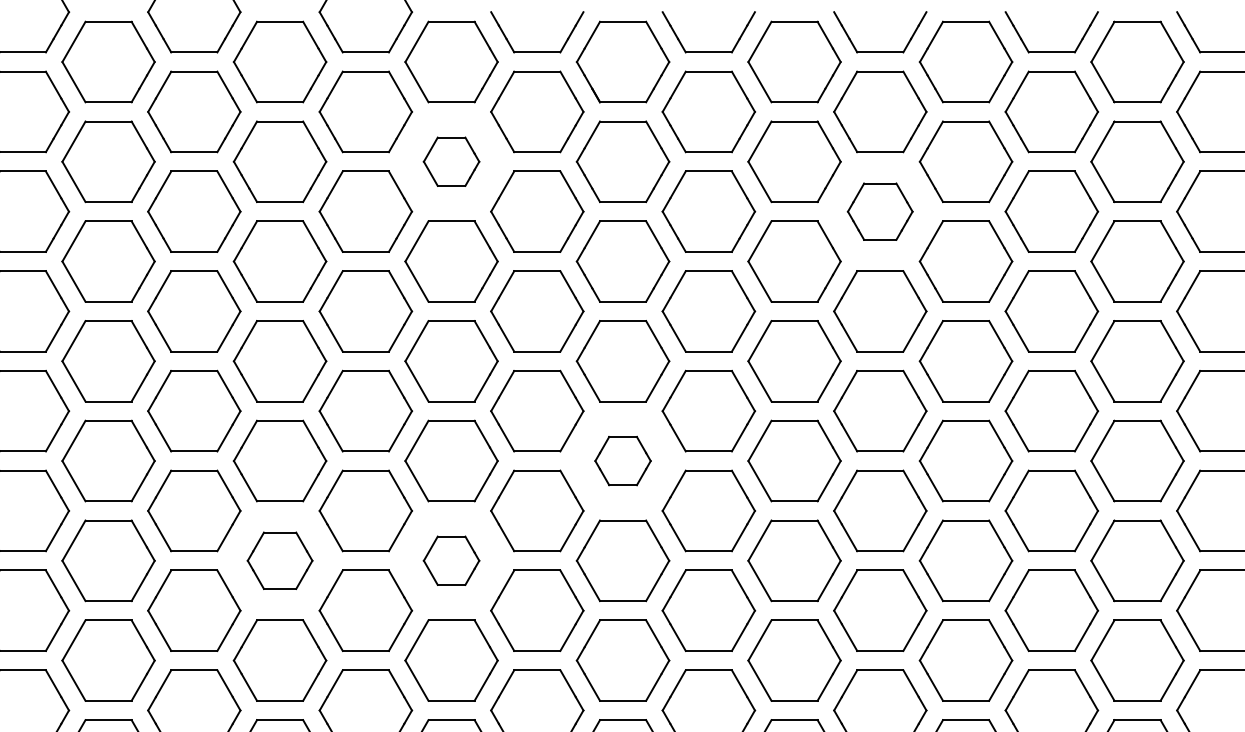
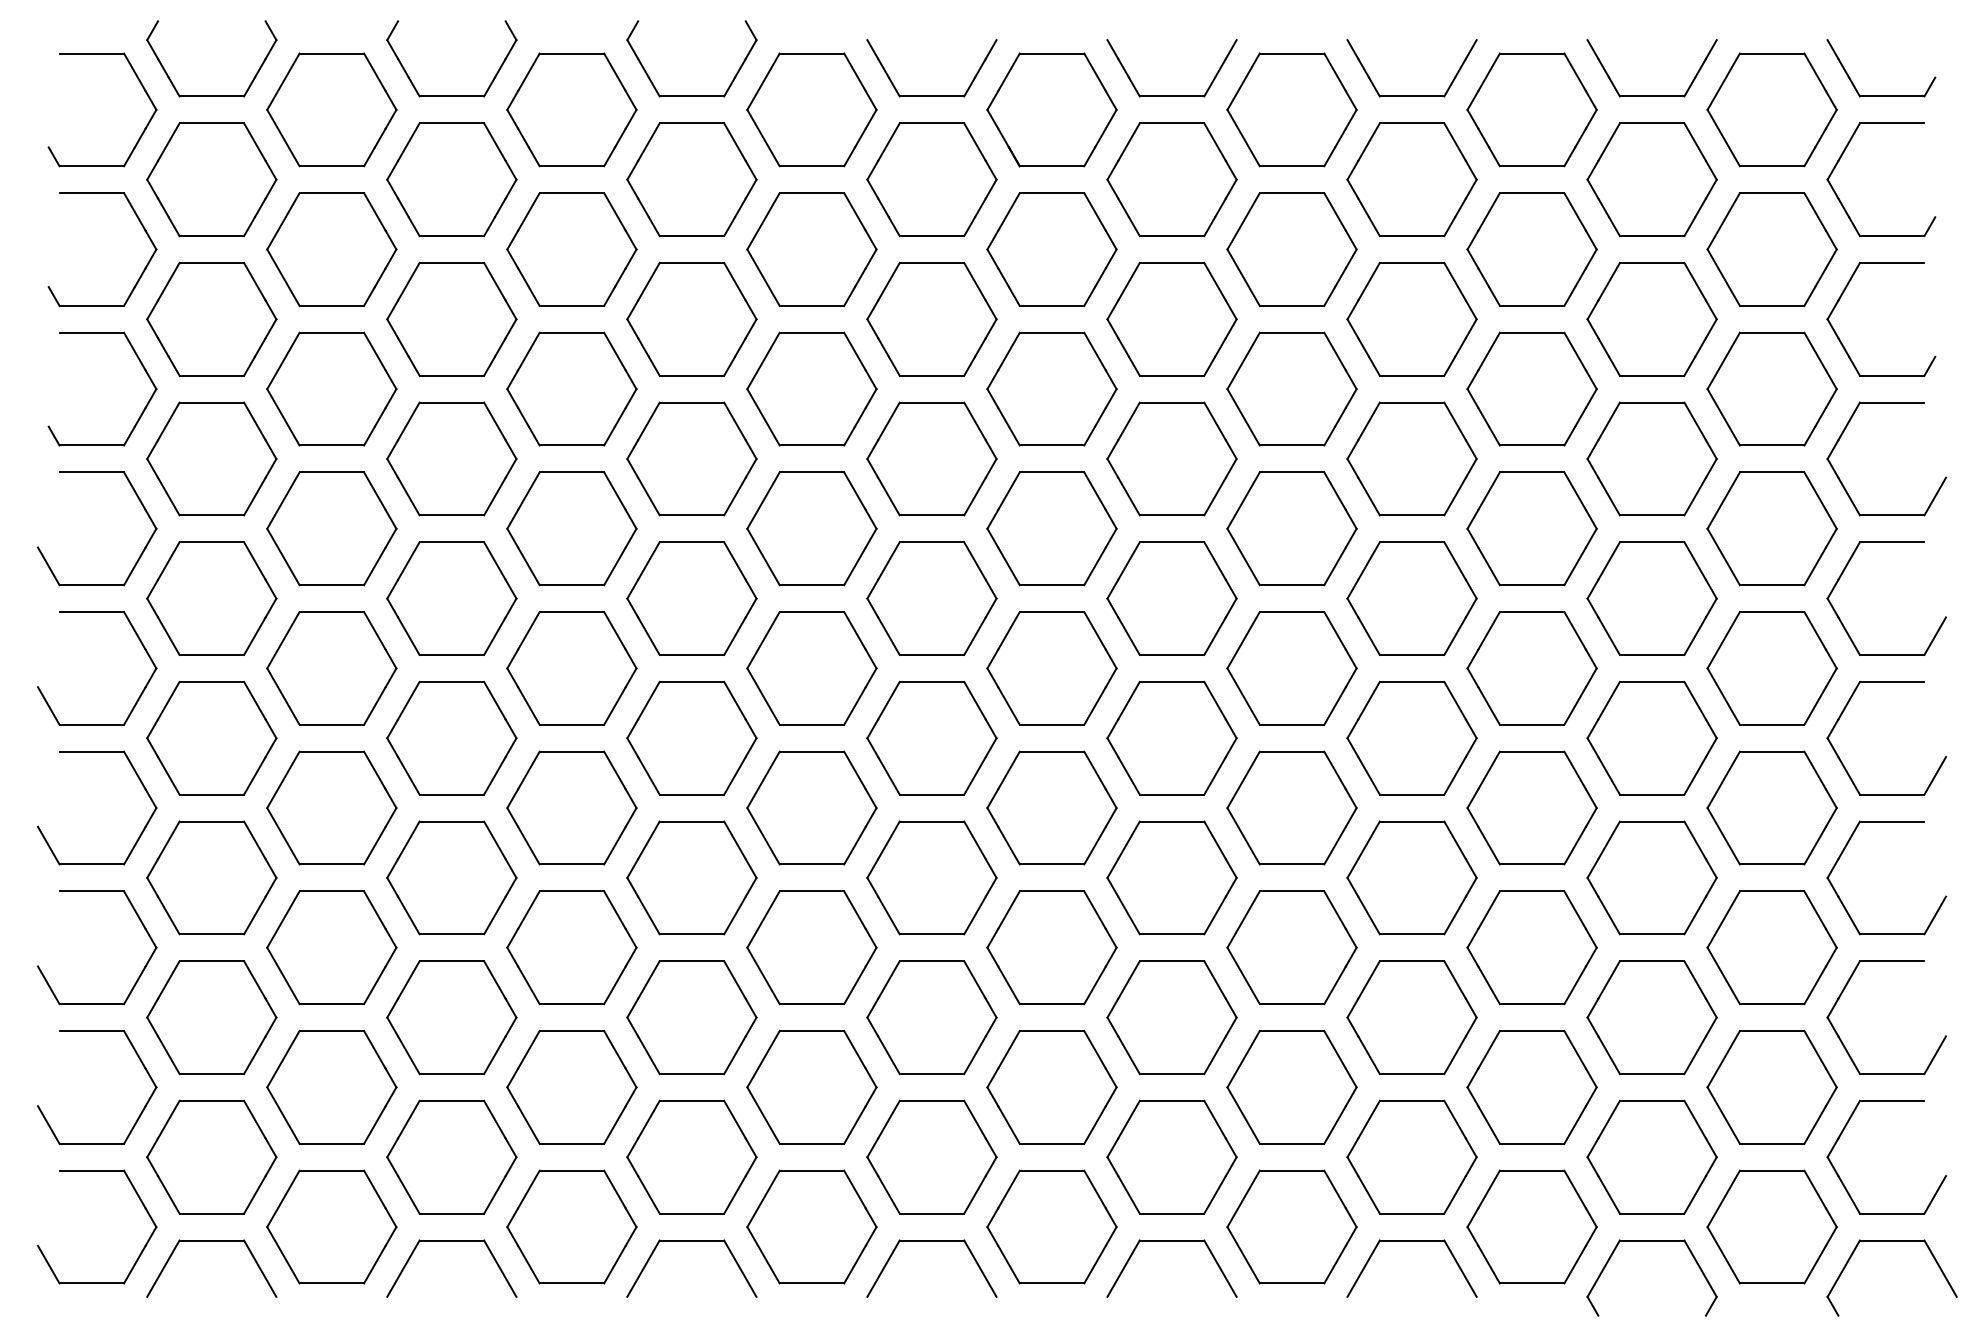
part: (451, 161) -> (811, 249), size x1.67
part: (879, 211) -> (1411, 319), size x1.43
part: (622, 461) -> (1051, 668), size x1.67
part: (279, 560) -> (571, 807), size x1.43
part: (451, 560) -> (811, 807), size x1.67

